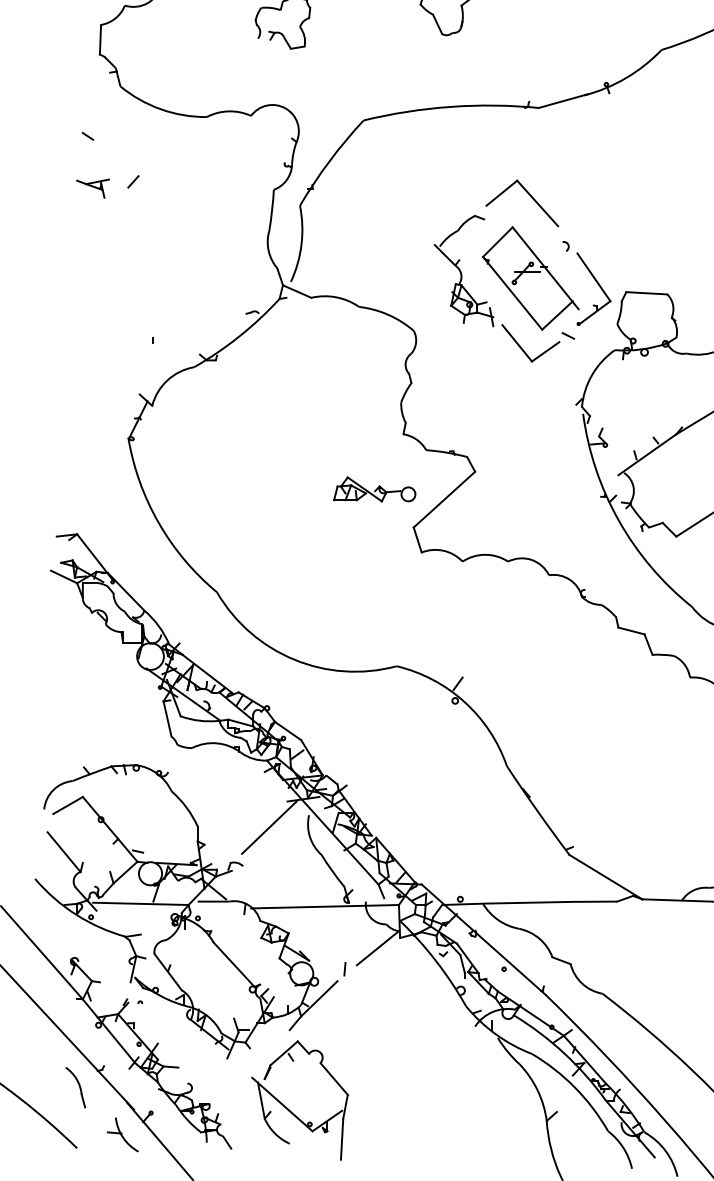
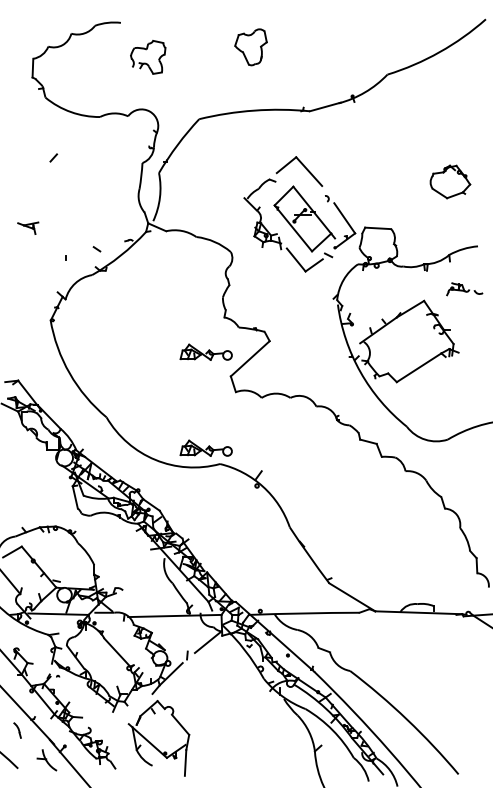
line: (87, 136) -> (96, 249), moved
part: (93, 187) -> (28, 227), moved
part: (373, 640) -> (205, 447), added
line: (269, 826) -> (139, 565), removed
part: (76, 1087) -> (17, 730), size x0.6

